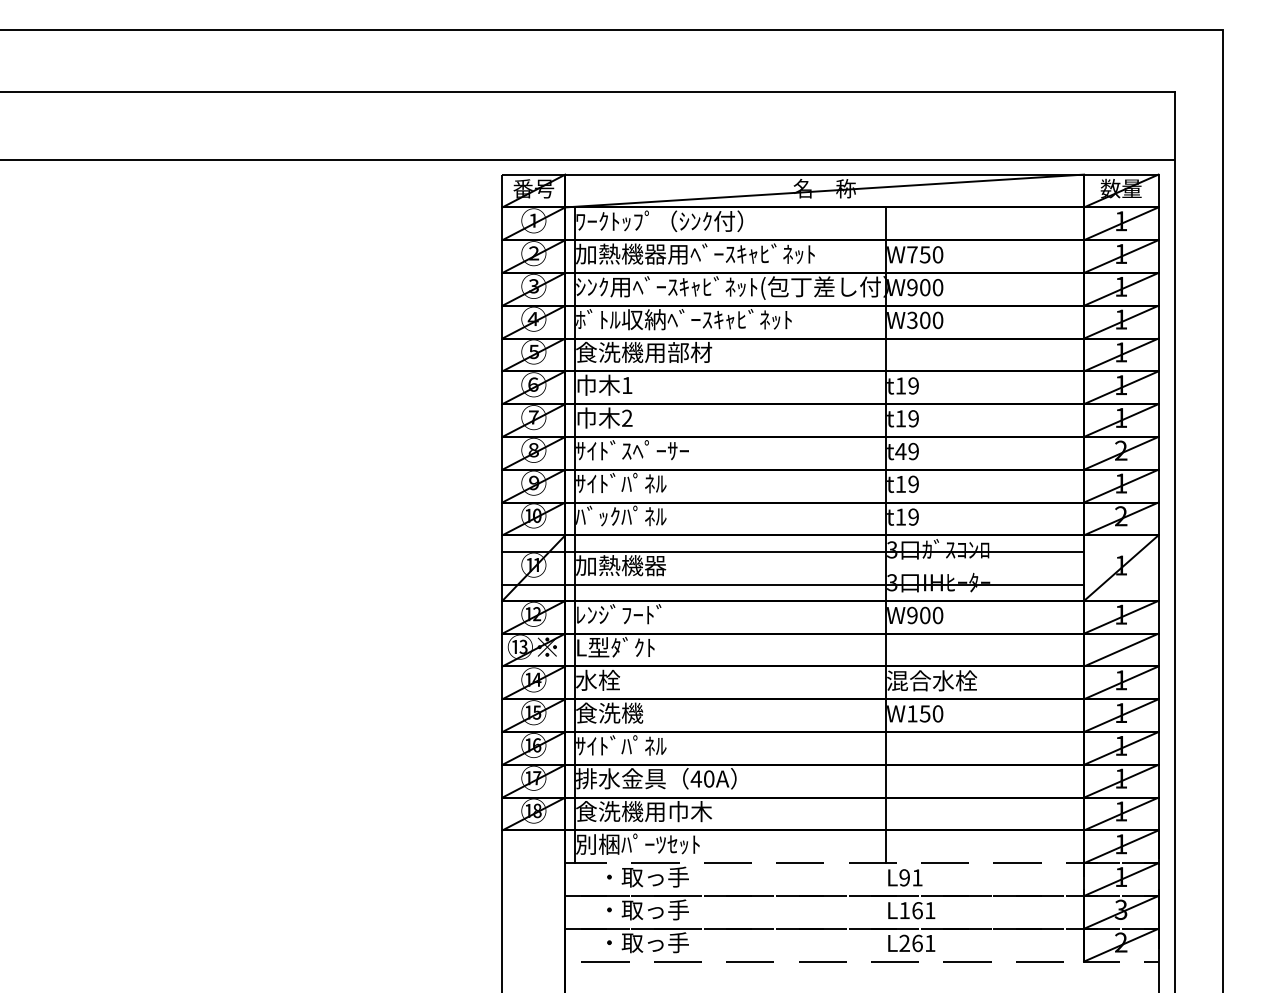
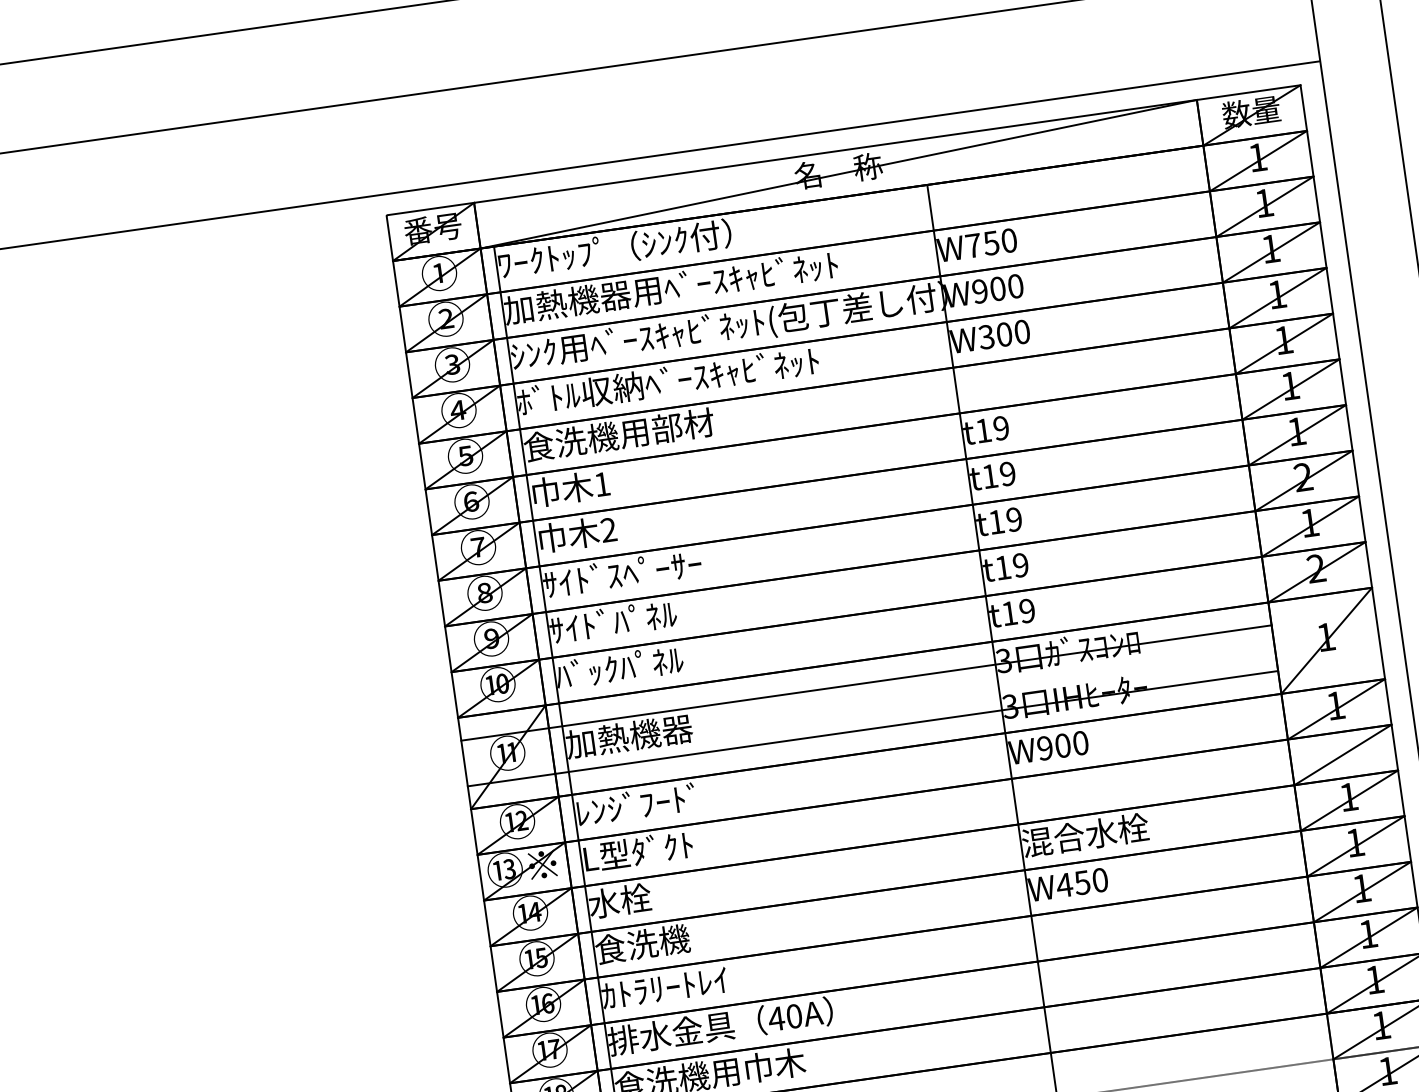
text: (900, 451) -> (996, 522), t49 -> t19
text: (912, 713) -> (1064, 884), W150 -> W450
text: (621, 745) -> (665, 987), ｻｲﾄﾞﾊﾟﾈﾙ -> ｶﾄﾗﾘｰﾄﾚｲ

